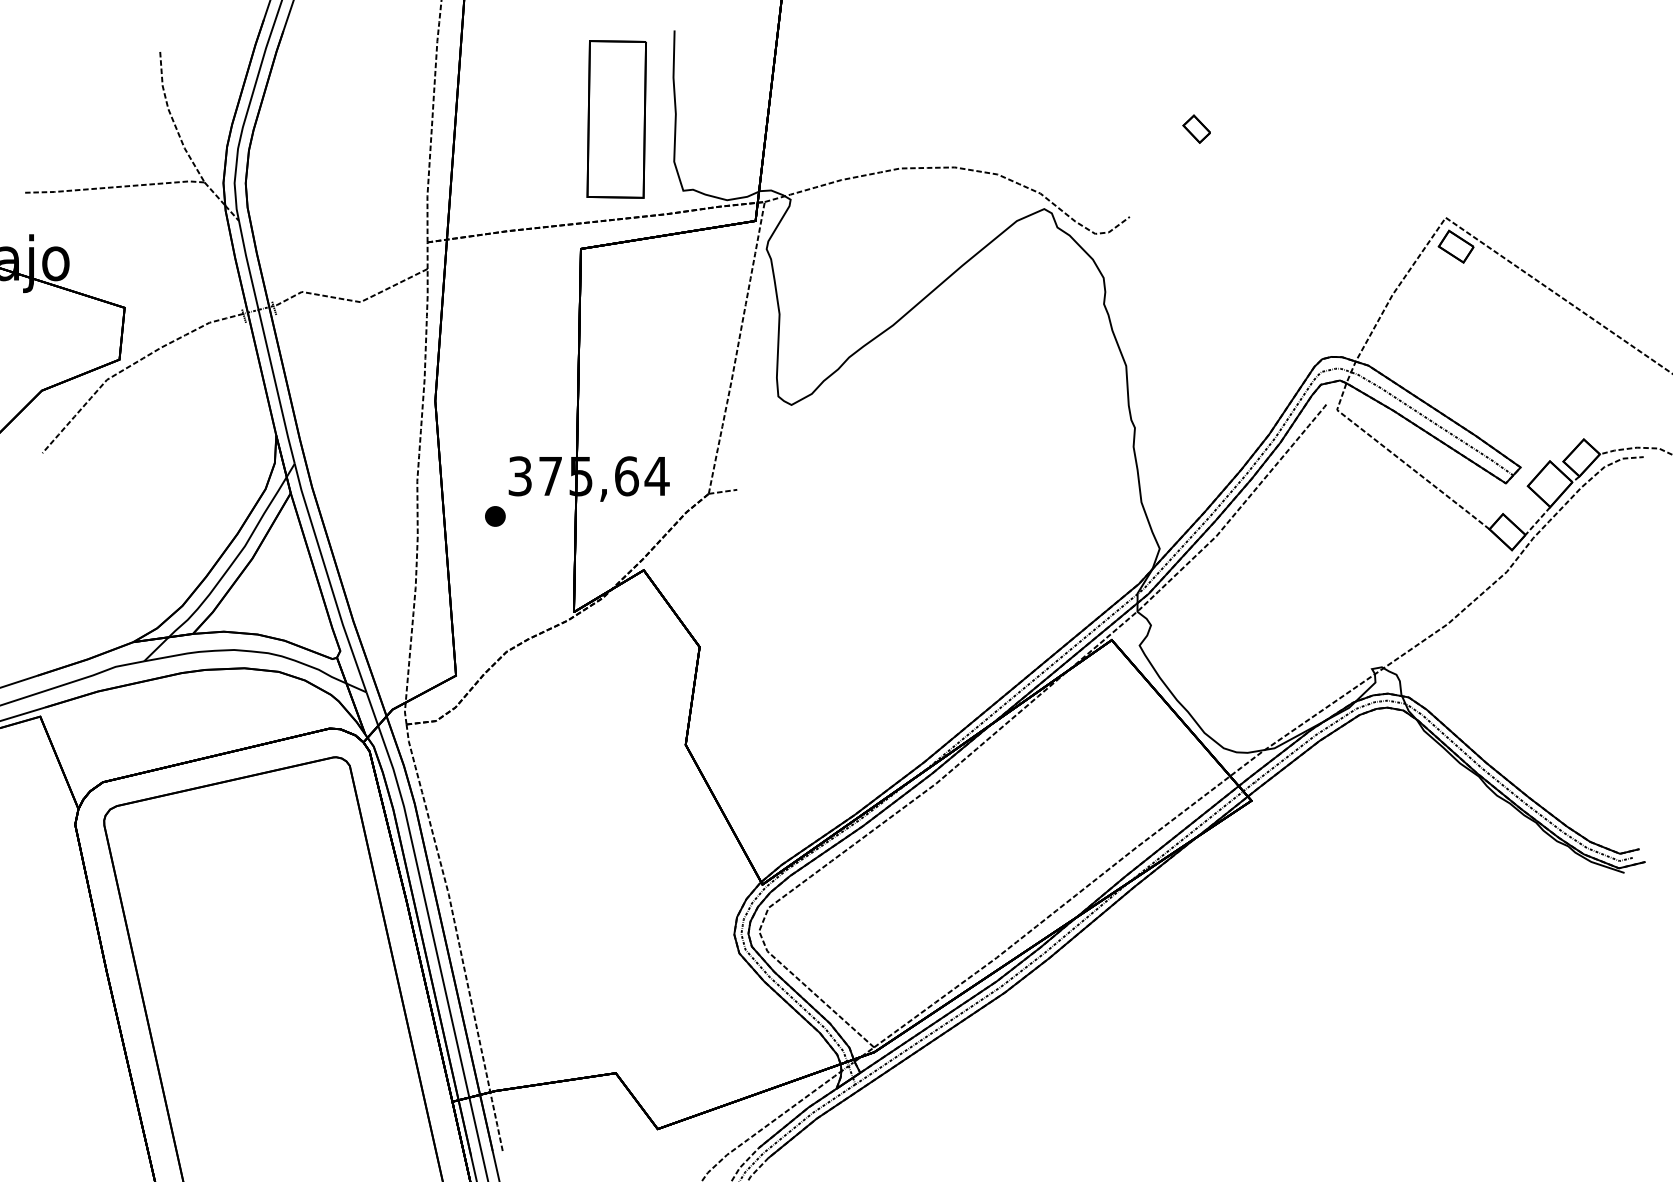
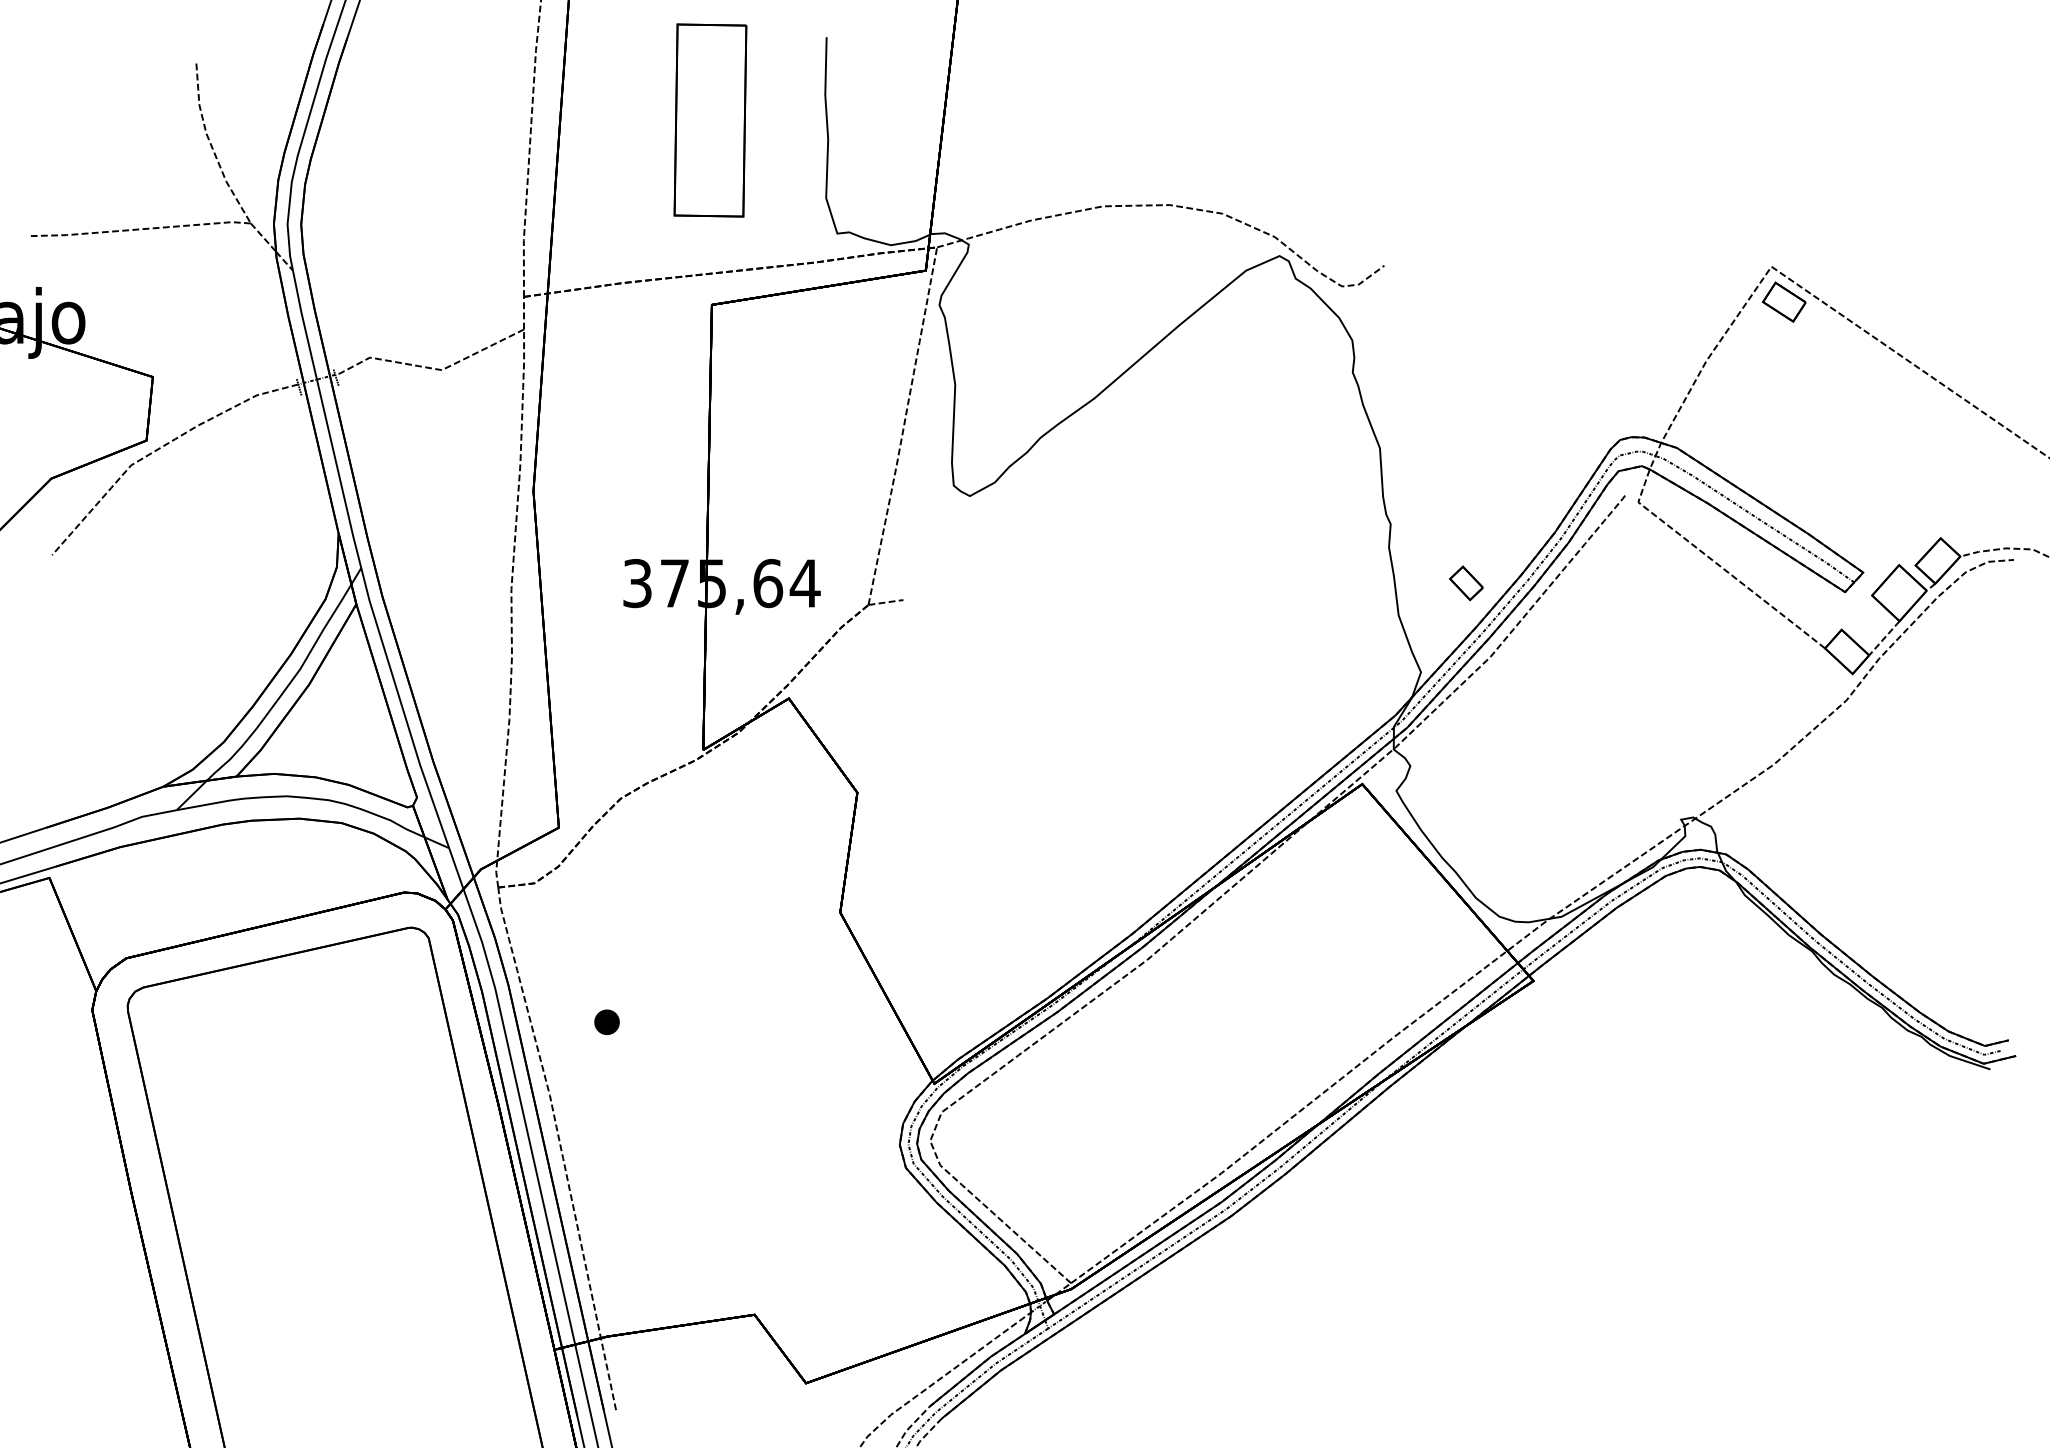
part: (616, 119) -> (710, 120), moved
part: (1196, 128) -> (1466, 582), moved
part: (495, 516) -> (607, 1022), moved

